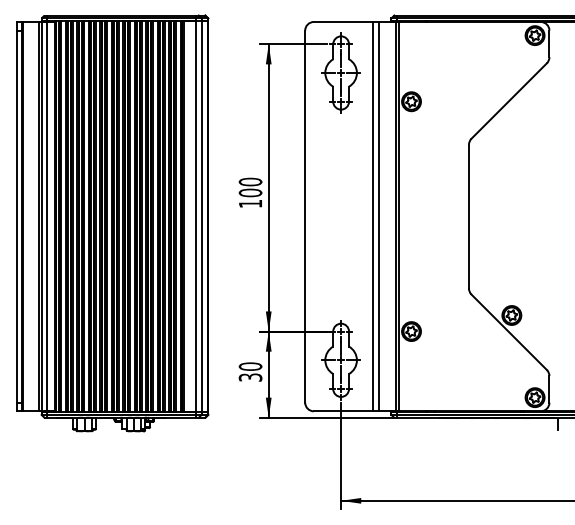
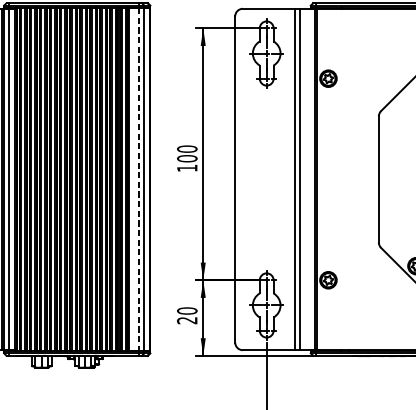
line: (195, 217) -> (139, 180), solid -> dashed
text: (250, 377) -> (187, 320), 30 -> 20

